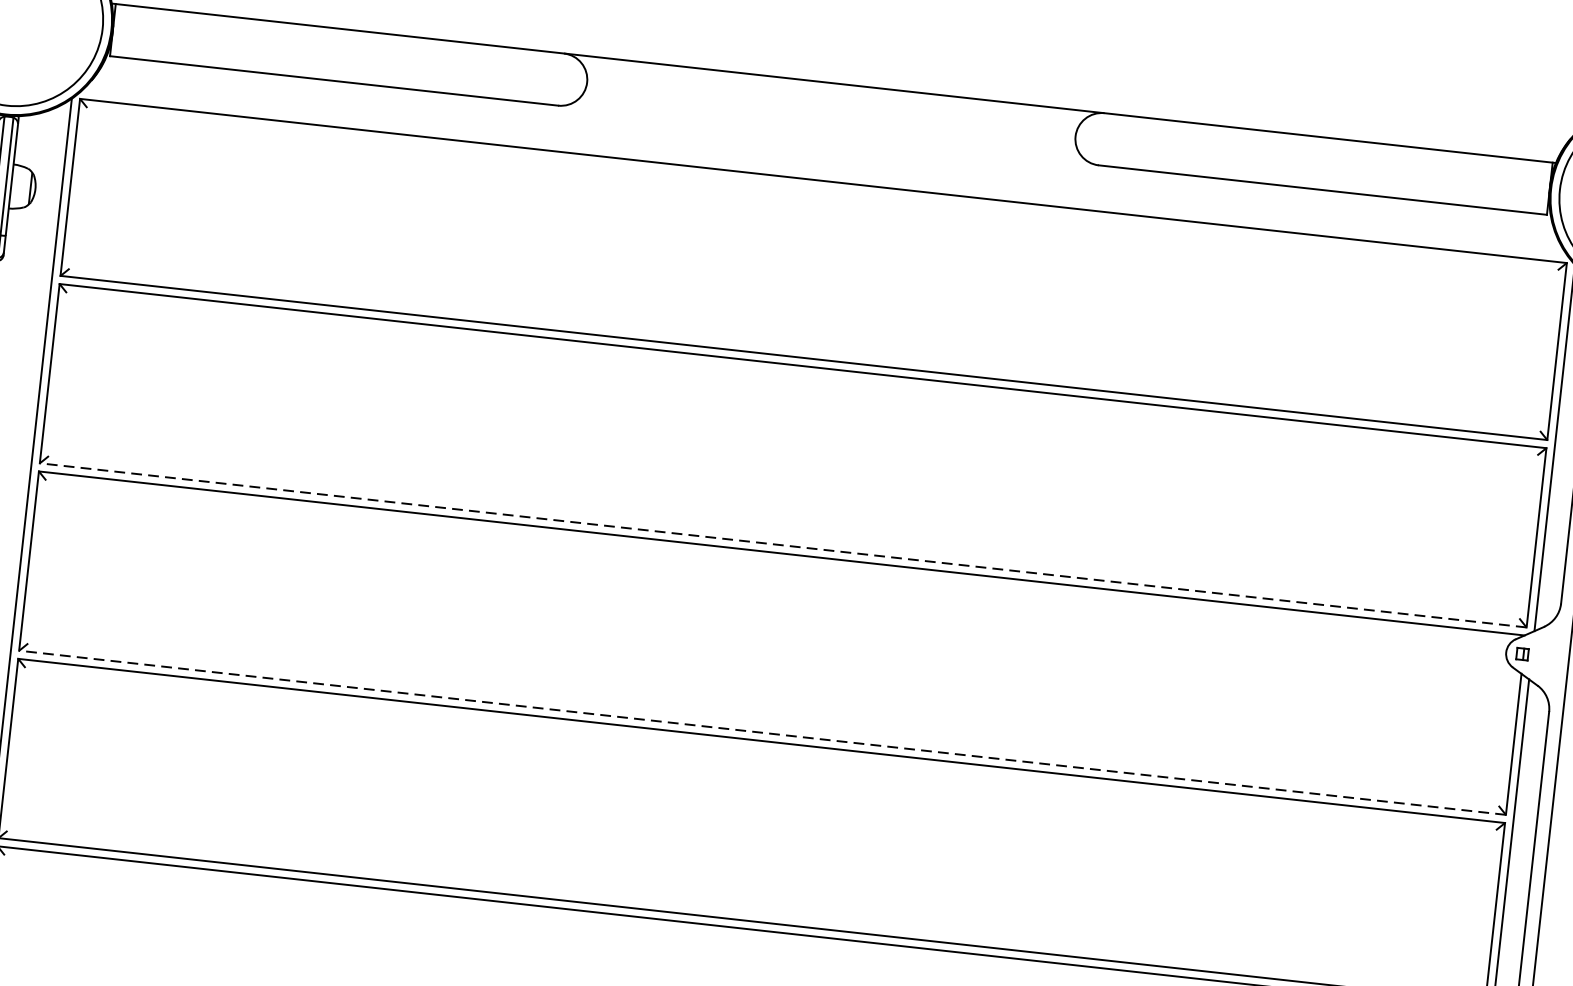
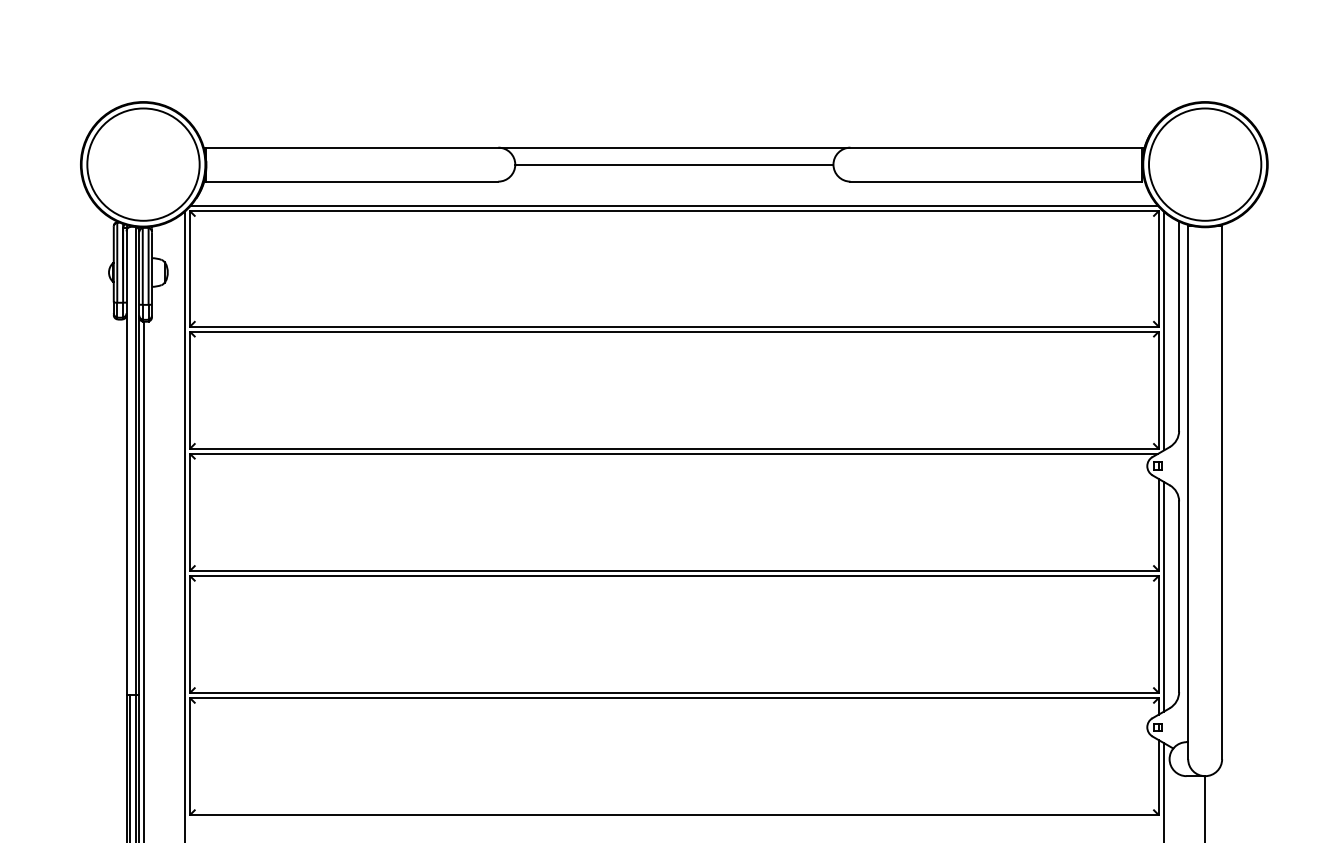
line: (831, 109) -> (674, 164), added
line: (824, 172) -> (674, 205), added
line: (781, 544) -> (673, 448), dashed -> solid
line: (761, 732) -> (673, 570), dashed -> solid

